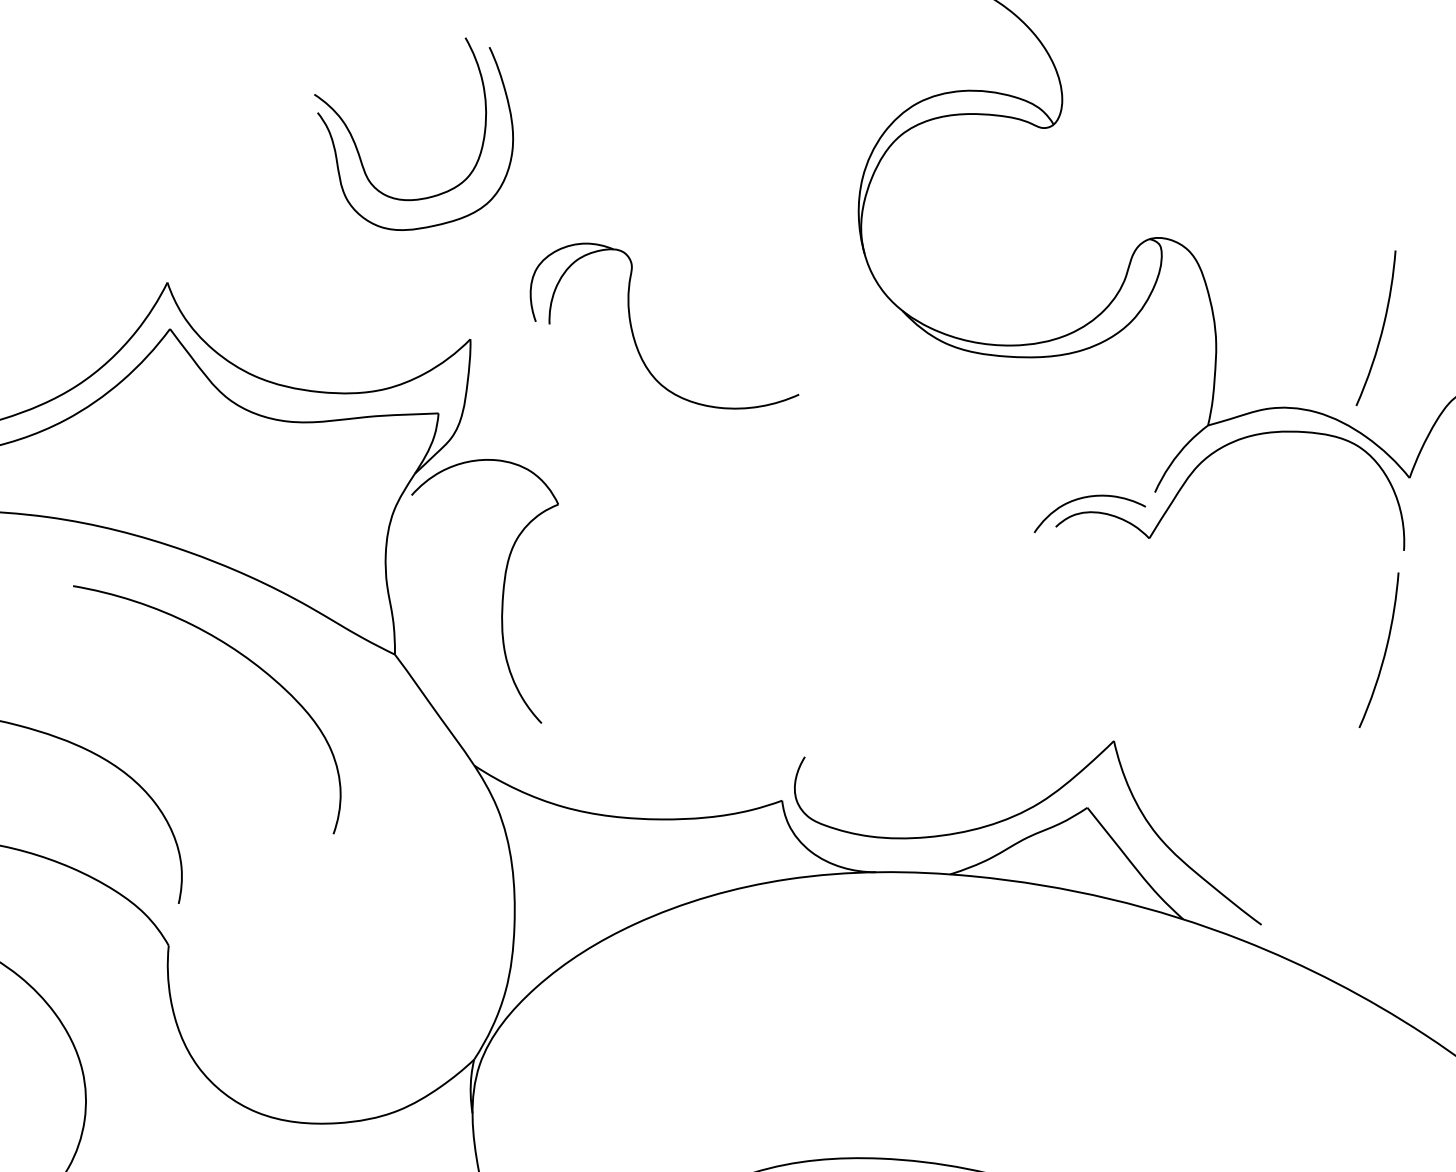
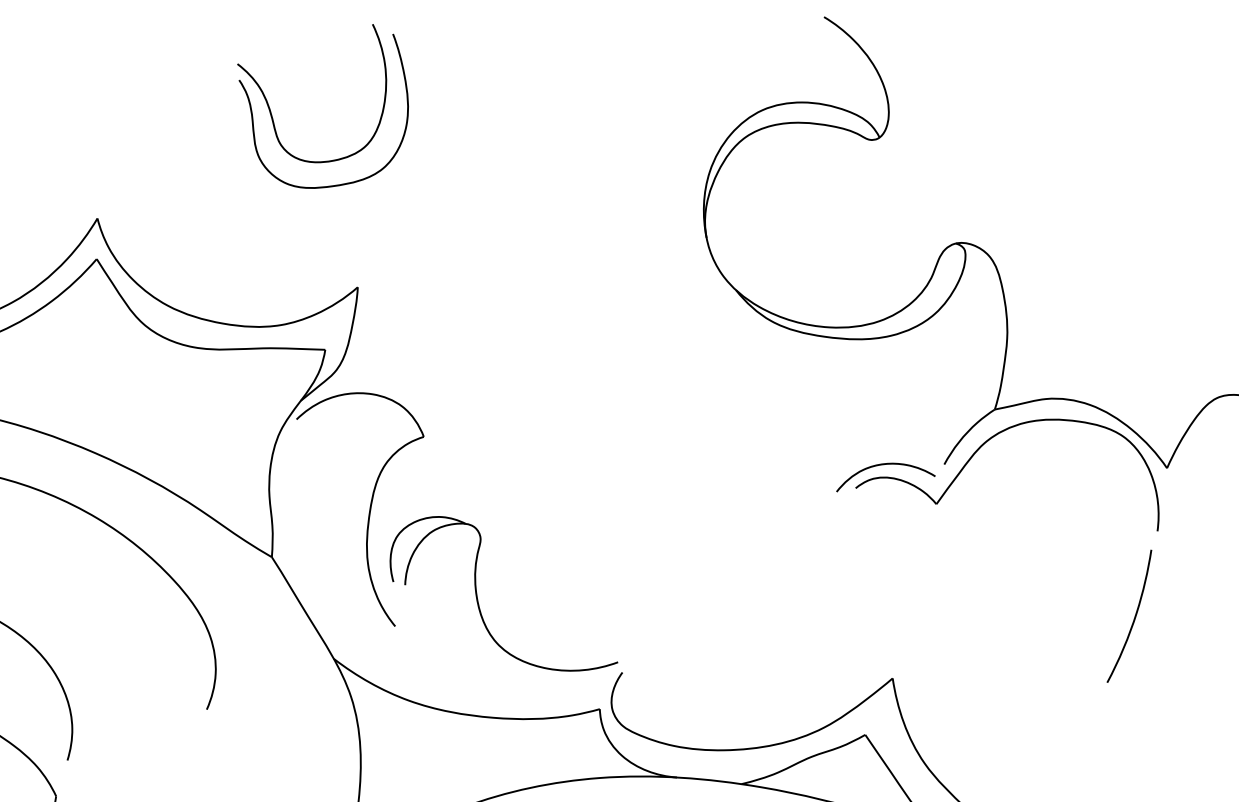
curve: (1381, 329) -> (1152, 337), removed
part: (633, 331) -> (477, 596), moved

